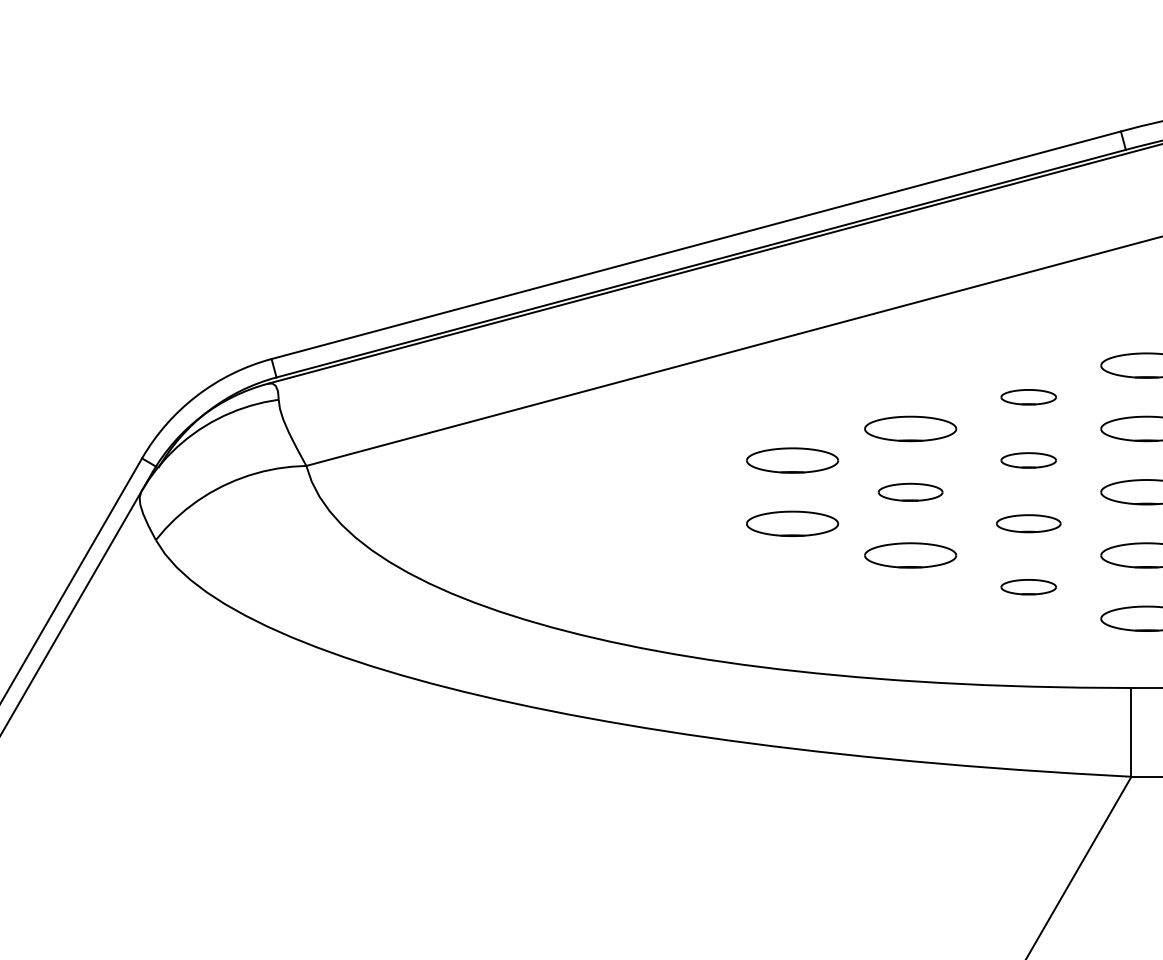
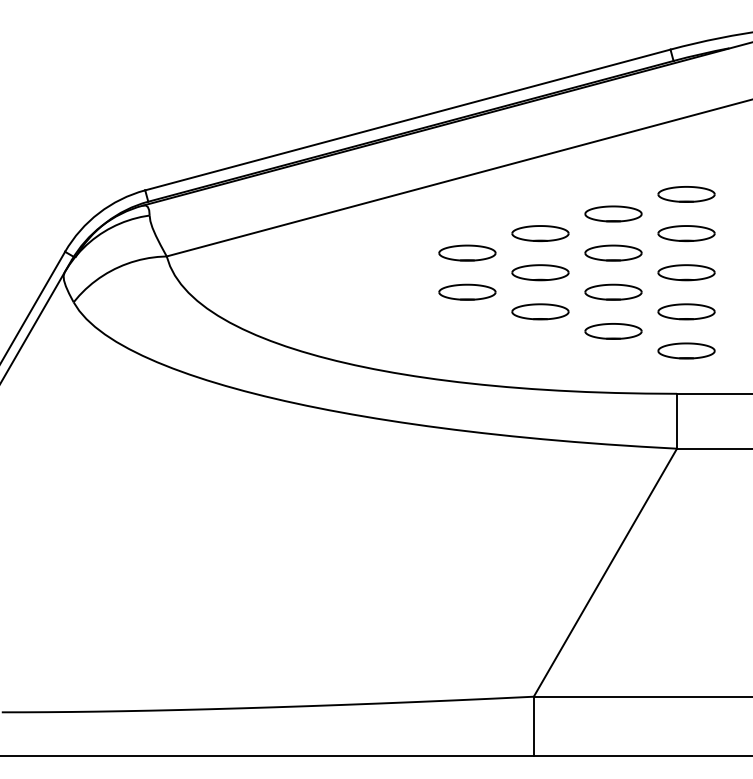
part: (1028, 396) -> (613, 213), size x1.67
part: (1028, 459) -> (613, 252), size x1.67
part: (910, 491) -> (540, 272), size x1.43
part: (1028, 522) -> (613, 291), size x1.43
part: (1028, 587) -> (613, 331), size x1.67

